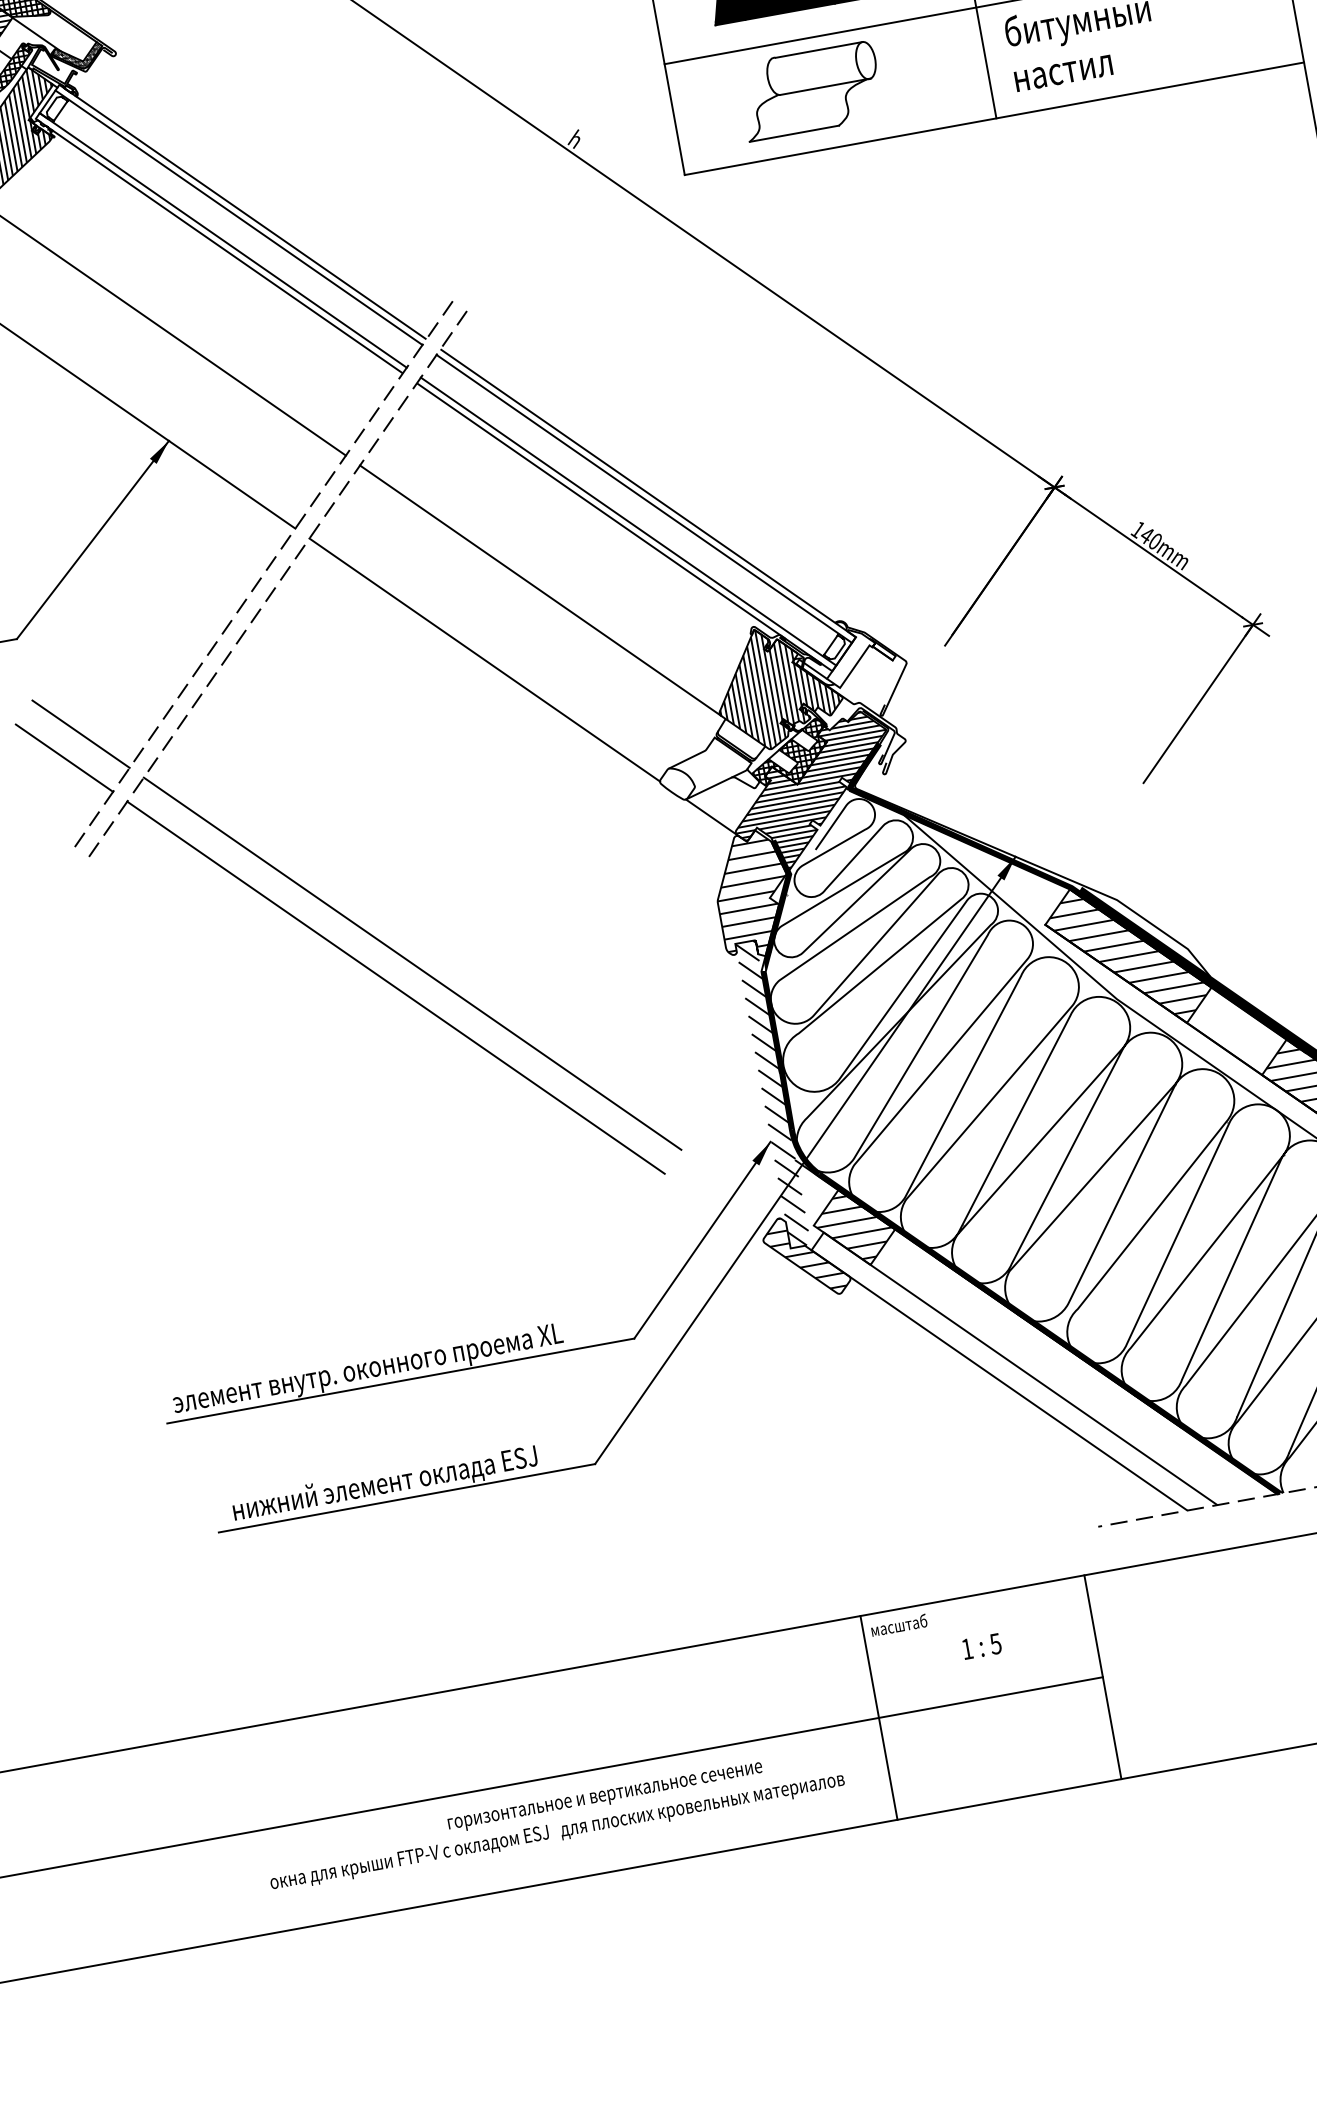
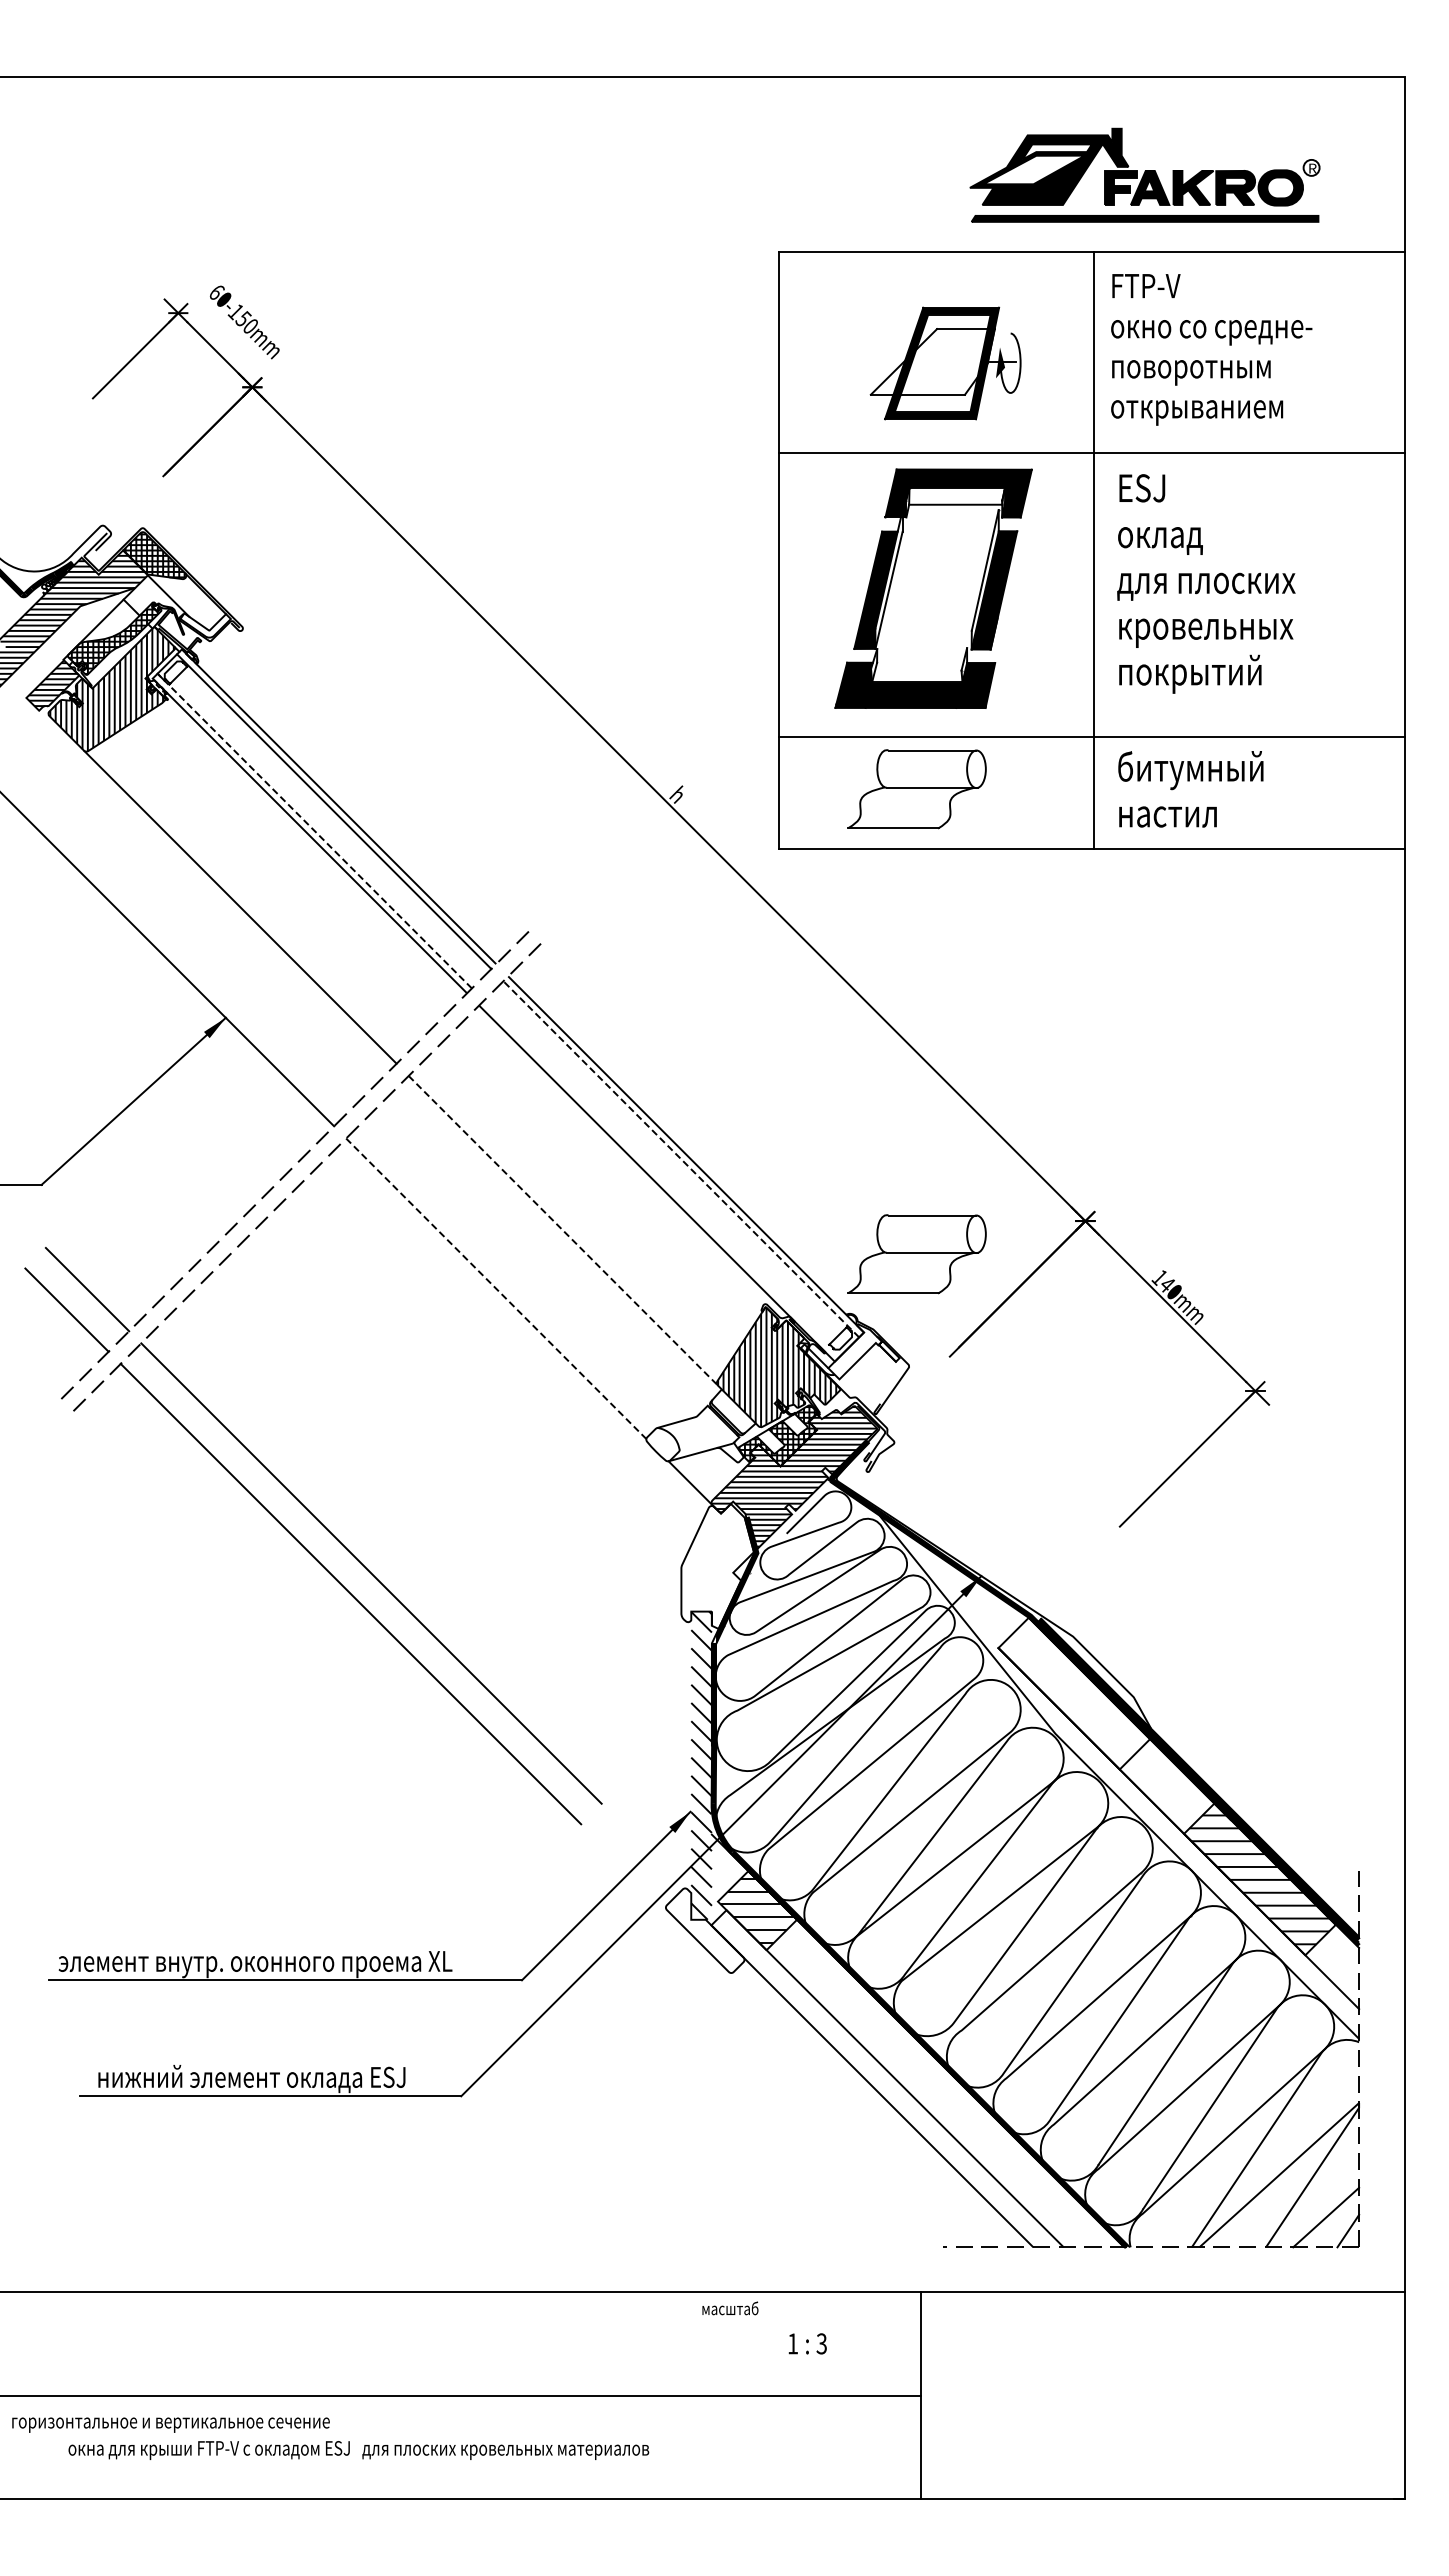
hatch: (78, 56) -> (205, 625), removed
line: (222, 239) -> (314, 830), solid -> dashed
line: (644, 499) -> (681, 1159), solid -> dashed
line: (628, 521) -> (661, 1178), removed
part: (893, 550) -> (916, 1254), added
line: (540, 590) -> (563, 1230), solid -> dashed
line: (485, 660) -> (496, 1289), solid -> dashed
hatch: (752, 894) -> (716, 1566), removed
hatch: (1127, 956) -> (1073, 1693), removed
hatch: (805, 1253) -> (704, 1927), removed
text: (995, 1643) -> (821, 2343), 5 -> 3
line: (879, 1717) -> (694, 2395), removed
text: (604, 1797) -> (170, 2424), moved

